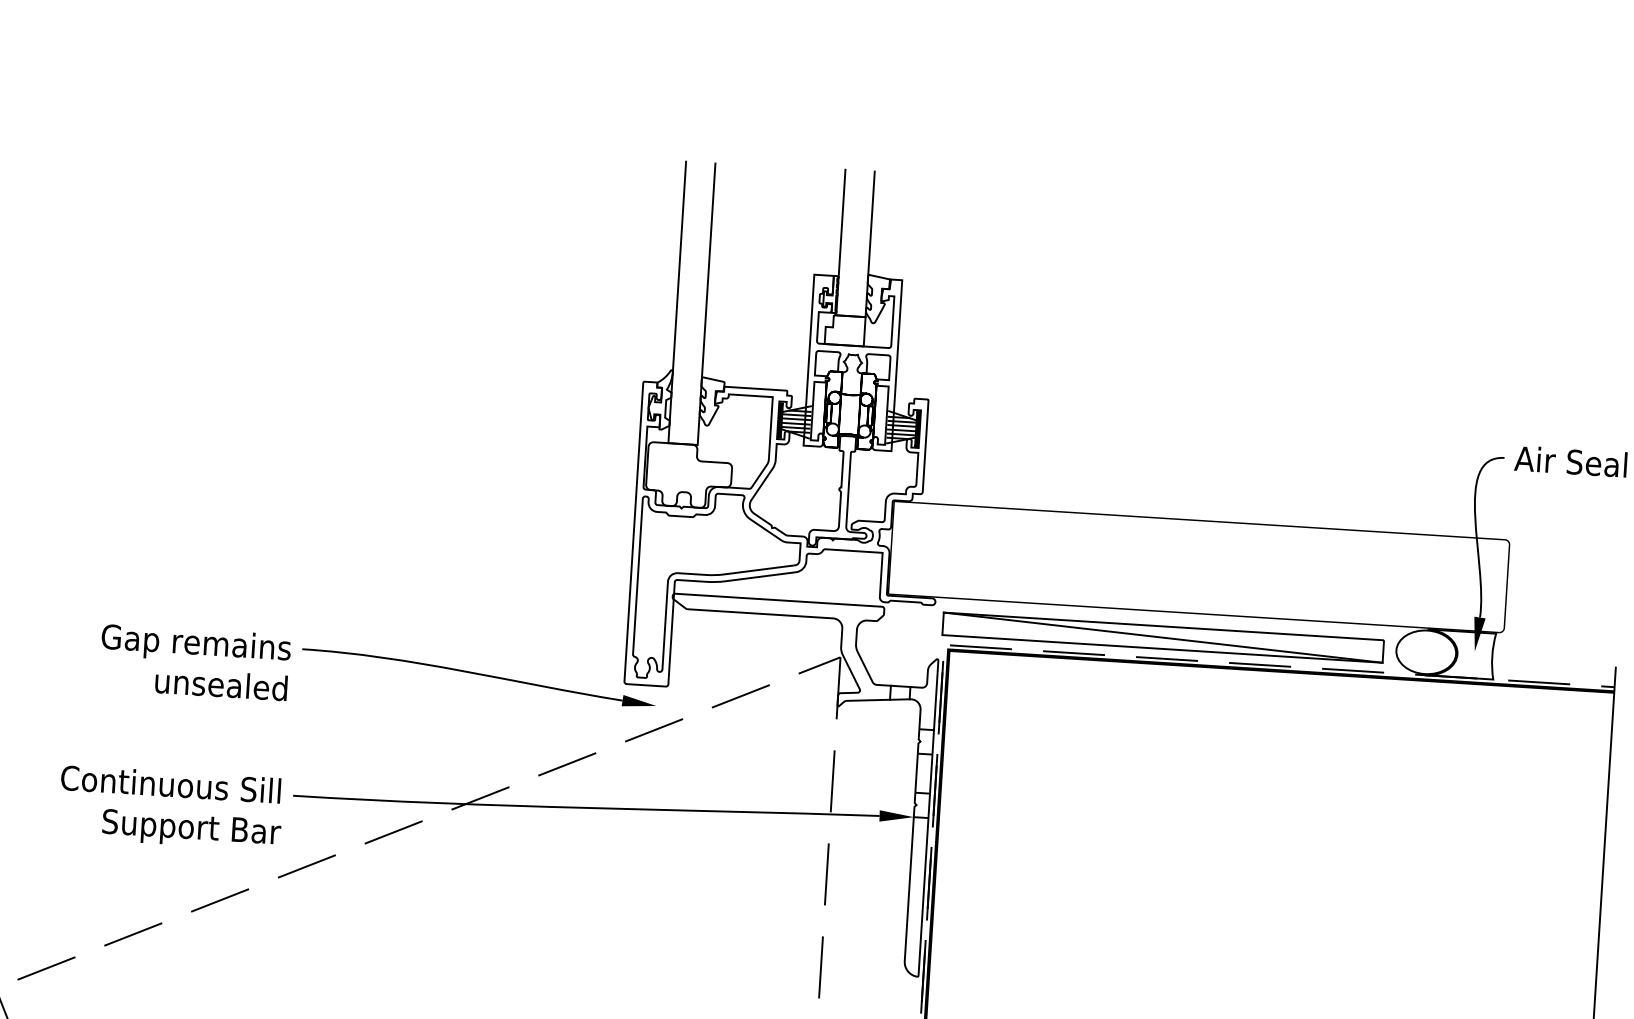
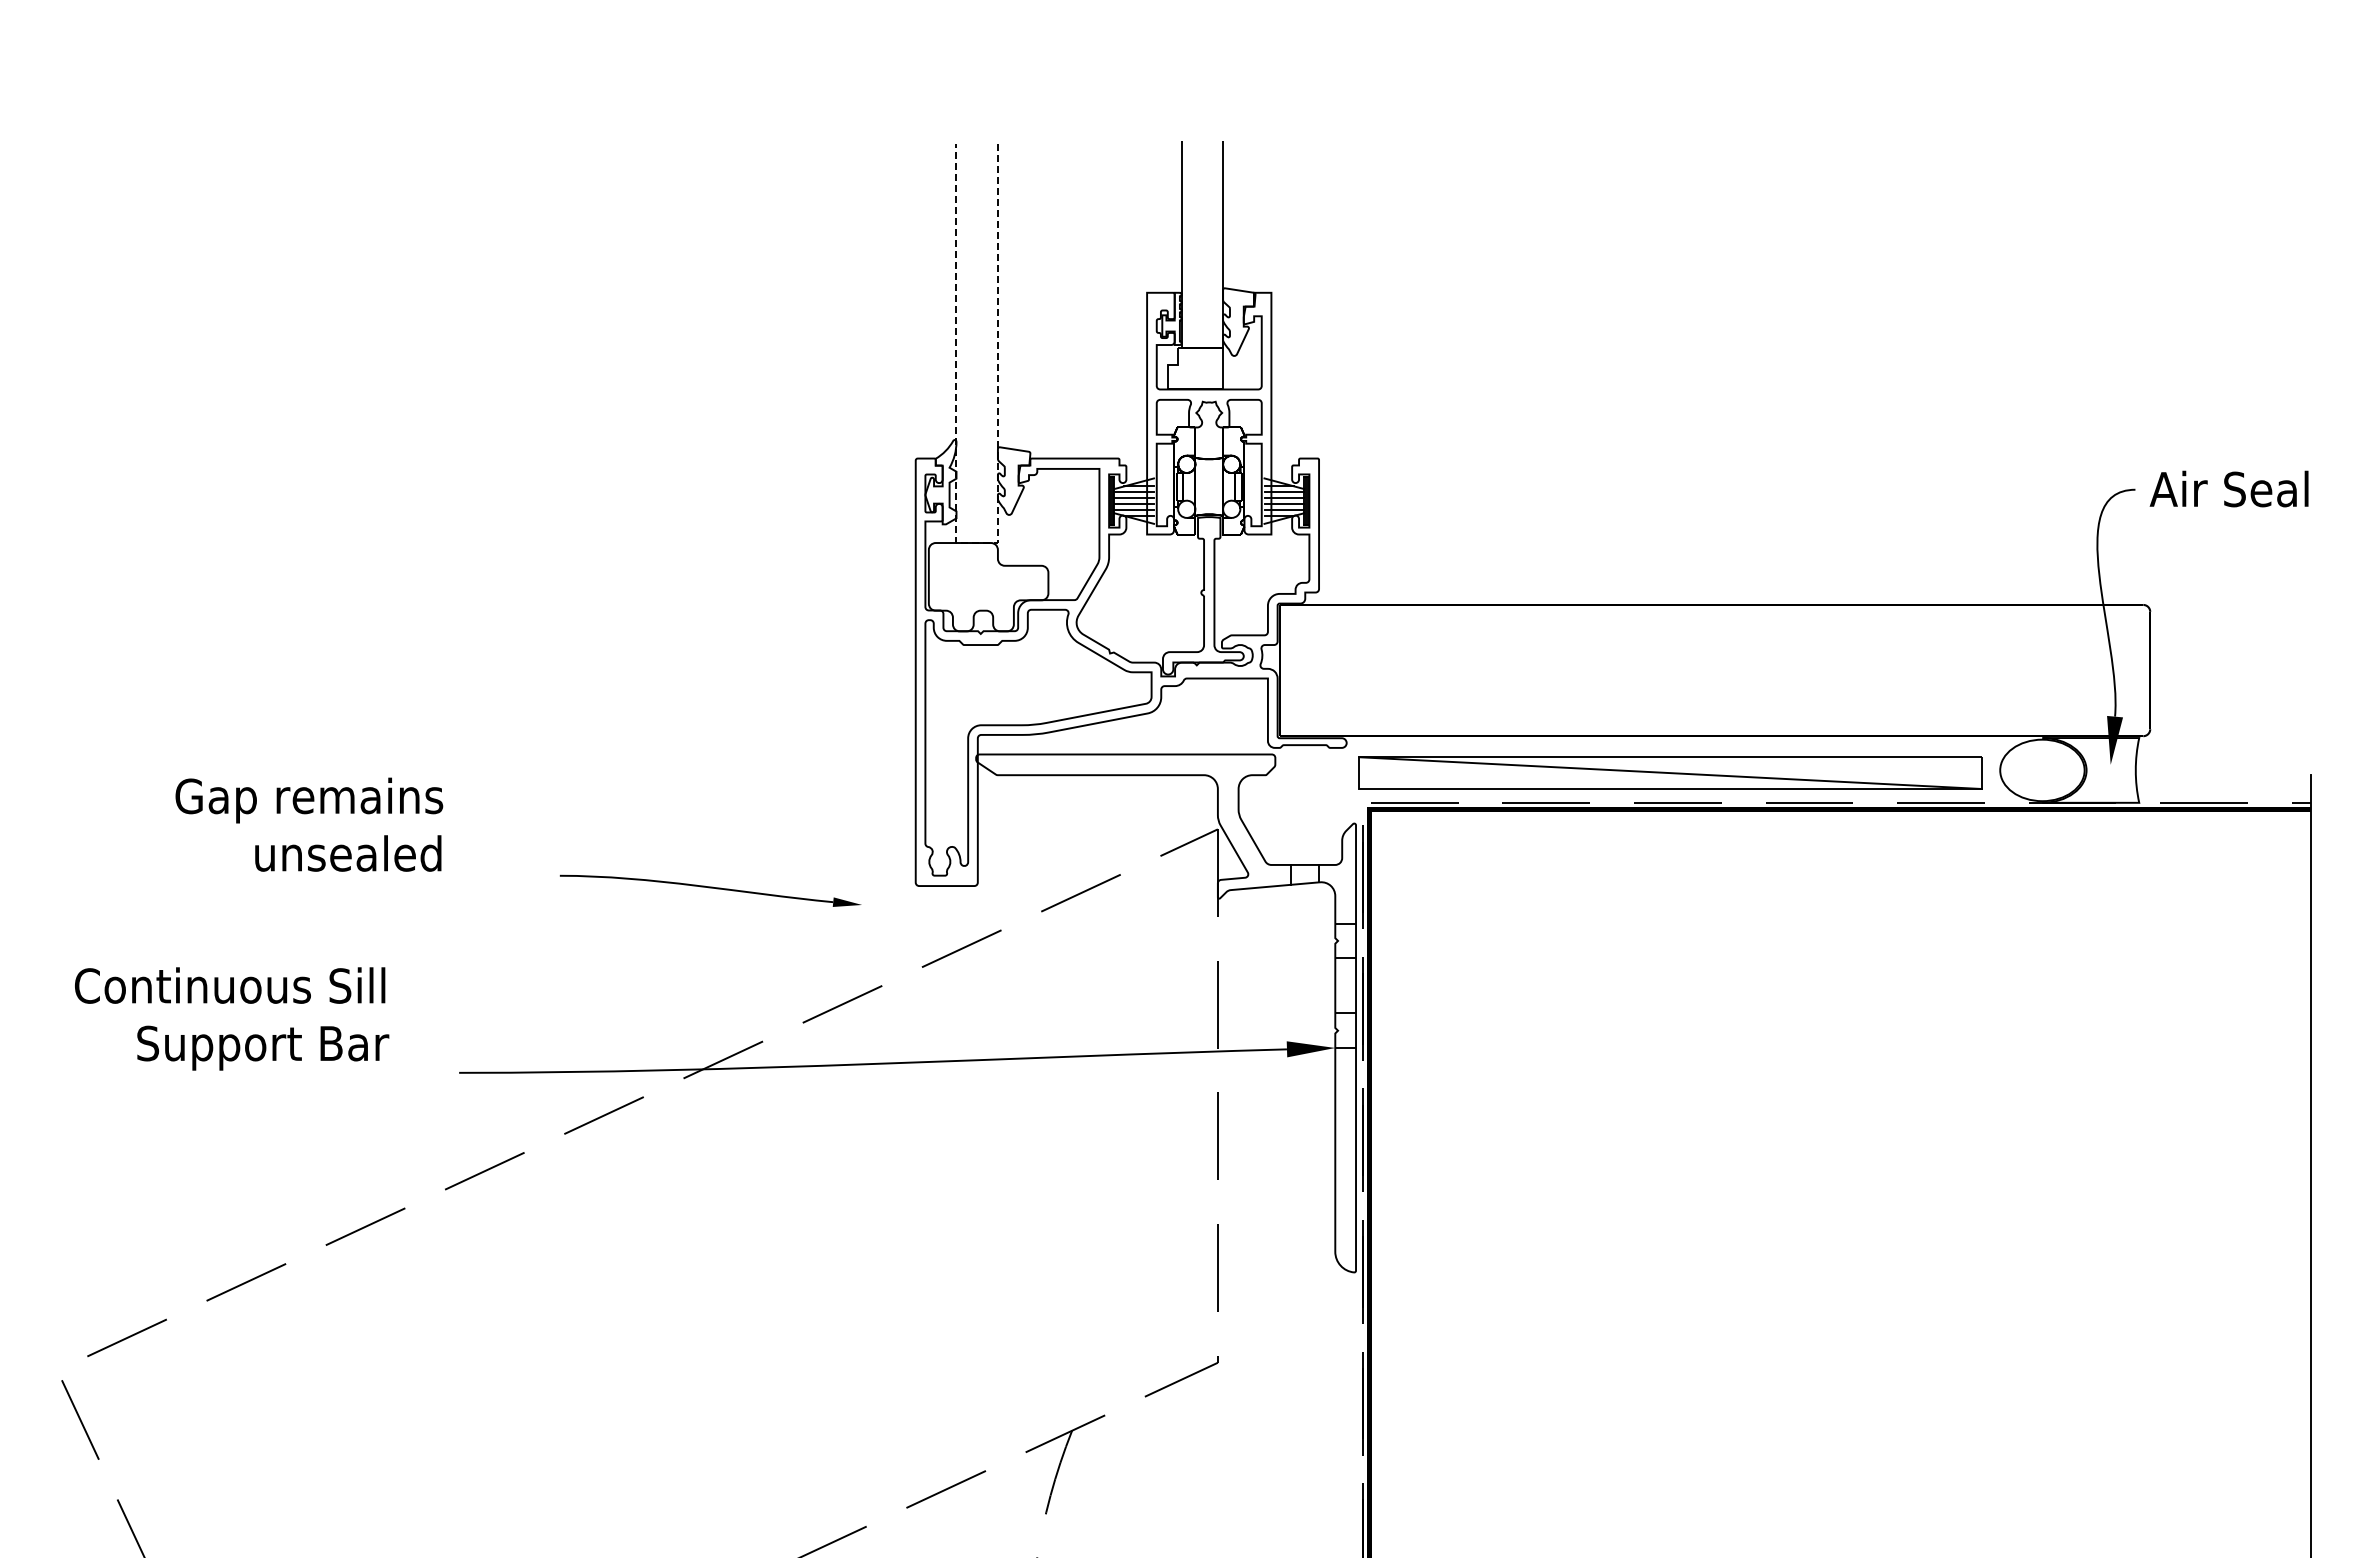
line: (683, 444) -> (977, 543), solid -> dashed
text: (195, 662) -> (309, 824), moved
part: (478, 677) -> (710, 890), size x0.6
text: (171, 807) -> (232, 1018), moved

